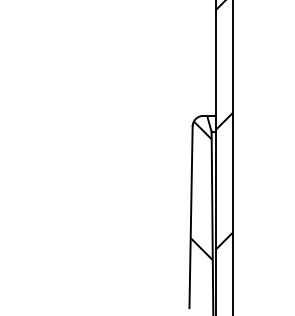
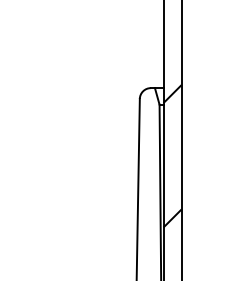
hatch: (201, 190) -> (149, 165), removed

